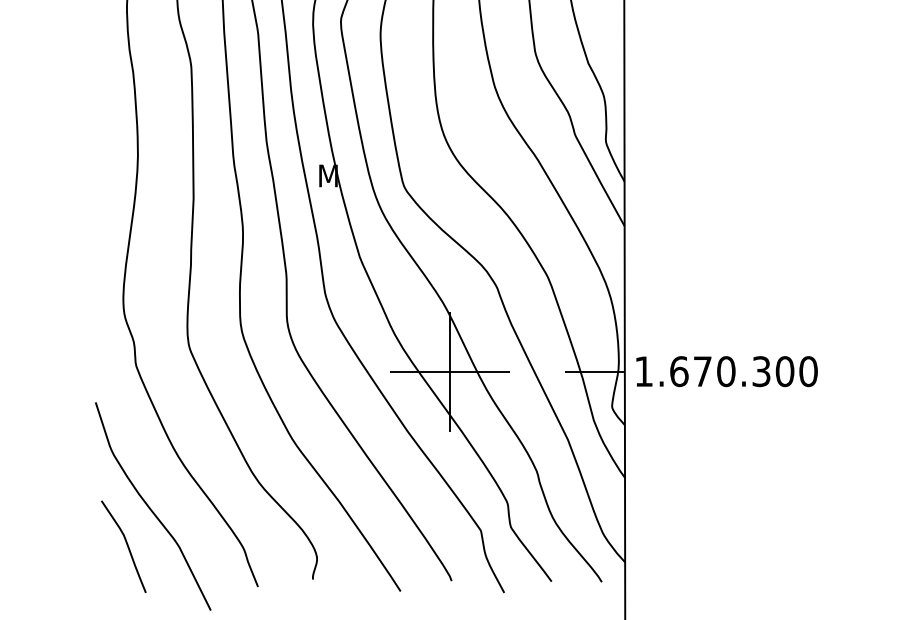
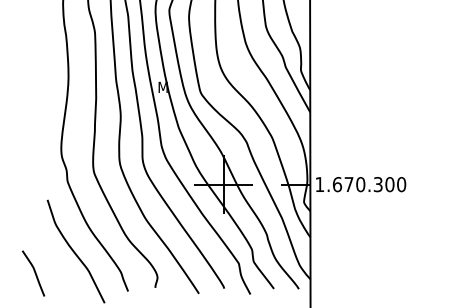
curve: (125, 546) -> (34, 273), moved

